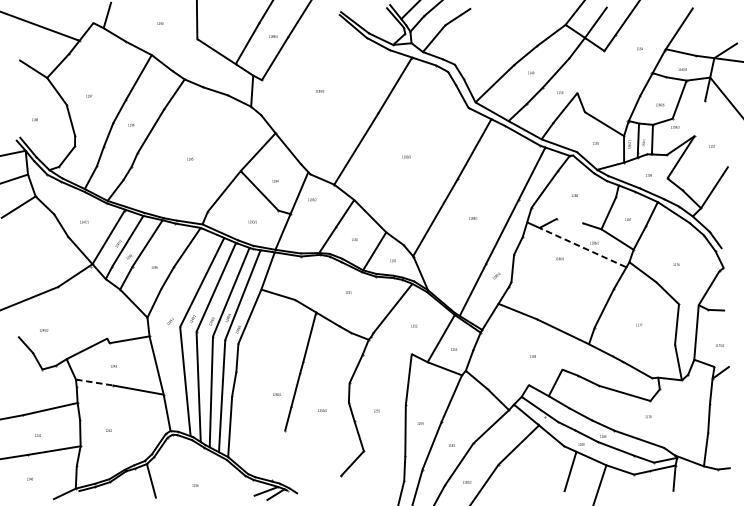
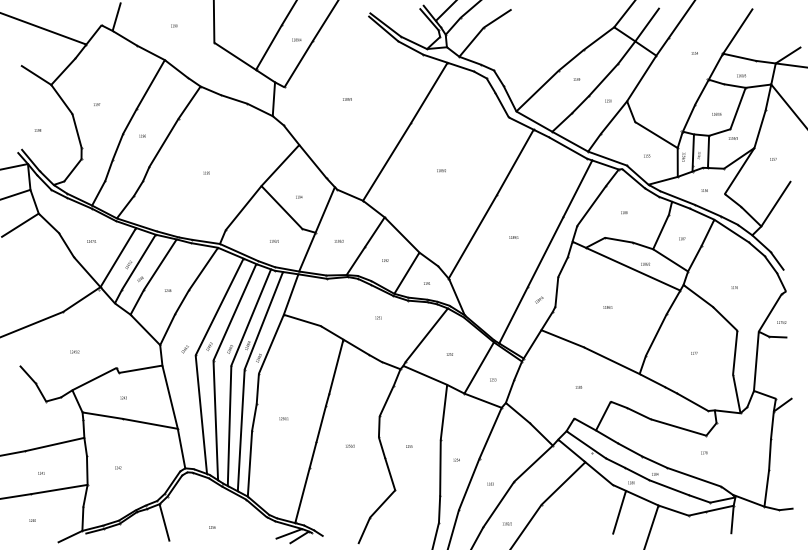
line: (590, 72) -> (641, 78), added
line: (699, 119) -> (759, 129), added
text: (311, 200) -> (338, 241), moved
line: (569, 220) -> (618, 239), added
line: (582, 247) -> (632, 269), dashed -> solid
text: (559, 258) -> (607, 307), moved
text: (43, 329) -> (74, 351), moved
line: (391, 345) -> (425, 375), added
text: (719, 345) -> (781, 322), moved
line: (94, 382) -> (102, 415), dashed -> solid
text: (276, 394) -> (283, 418), moved
line: (278, 456) -> (302, 495), added
line: (334, 488) -> (363, 530), added

